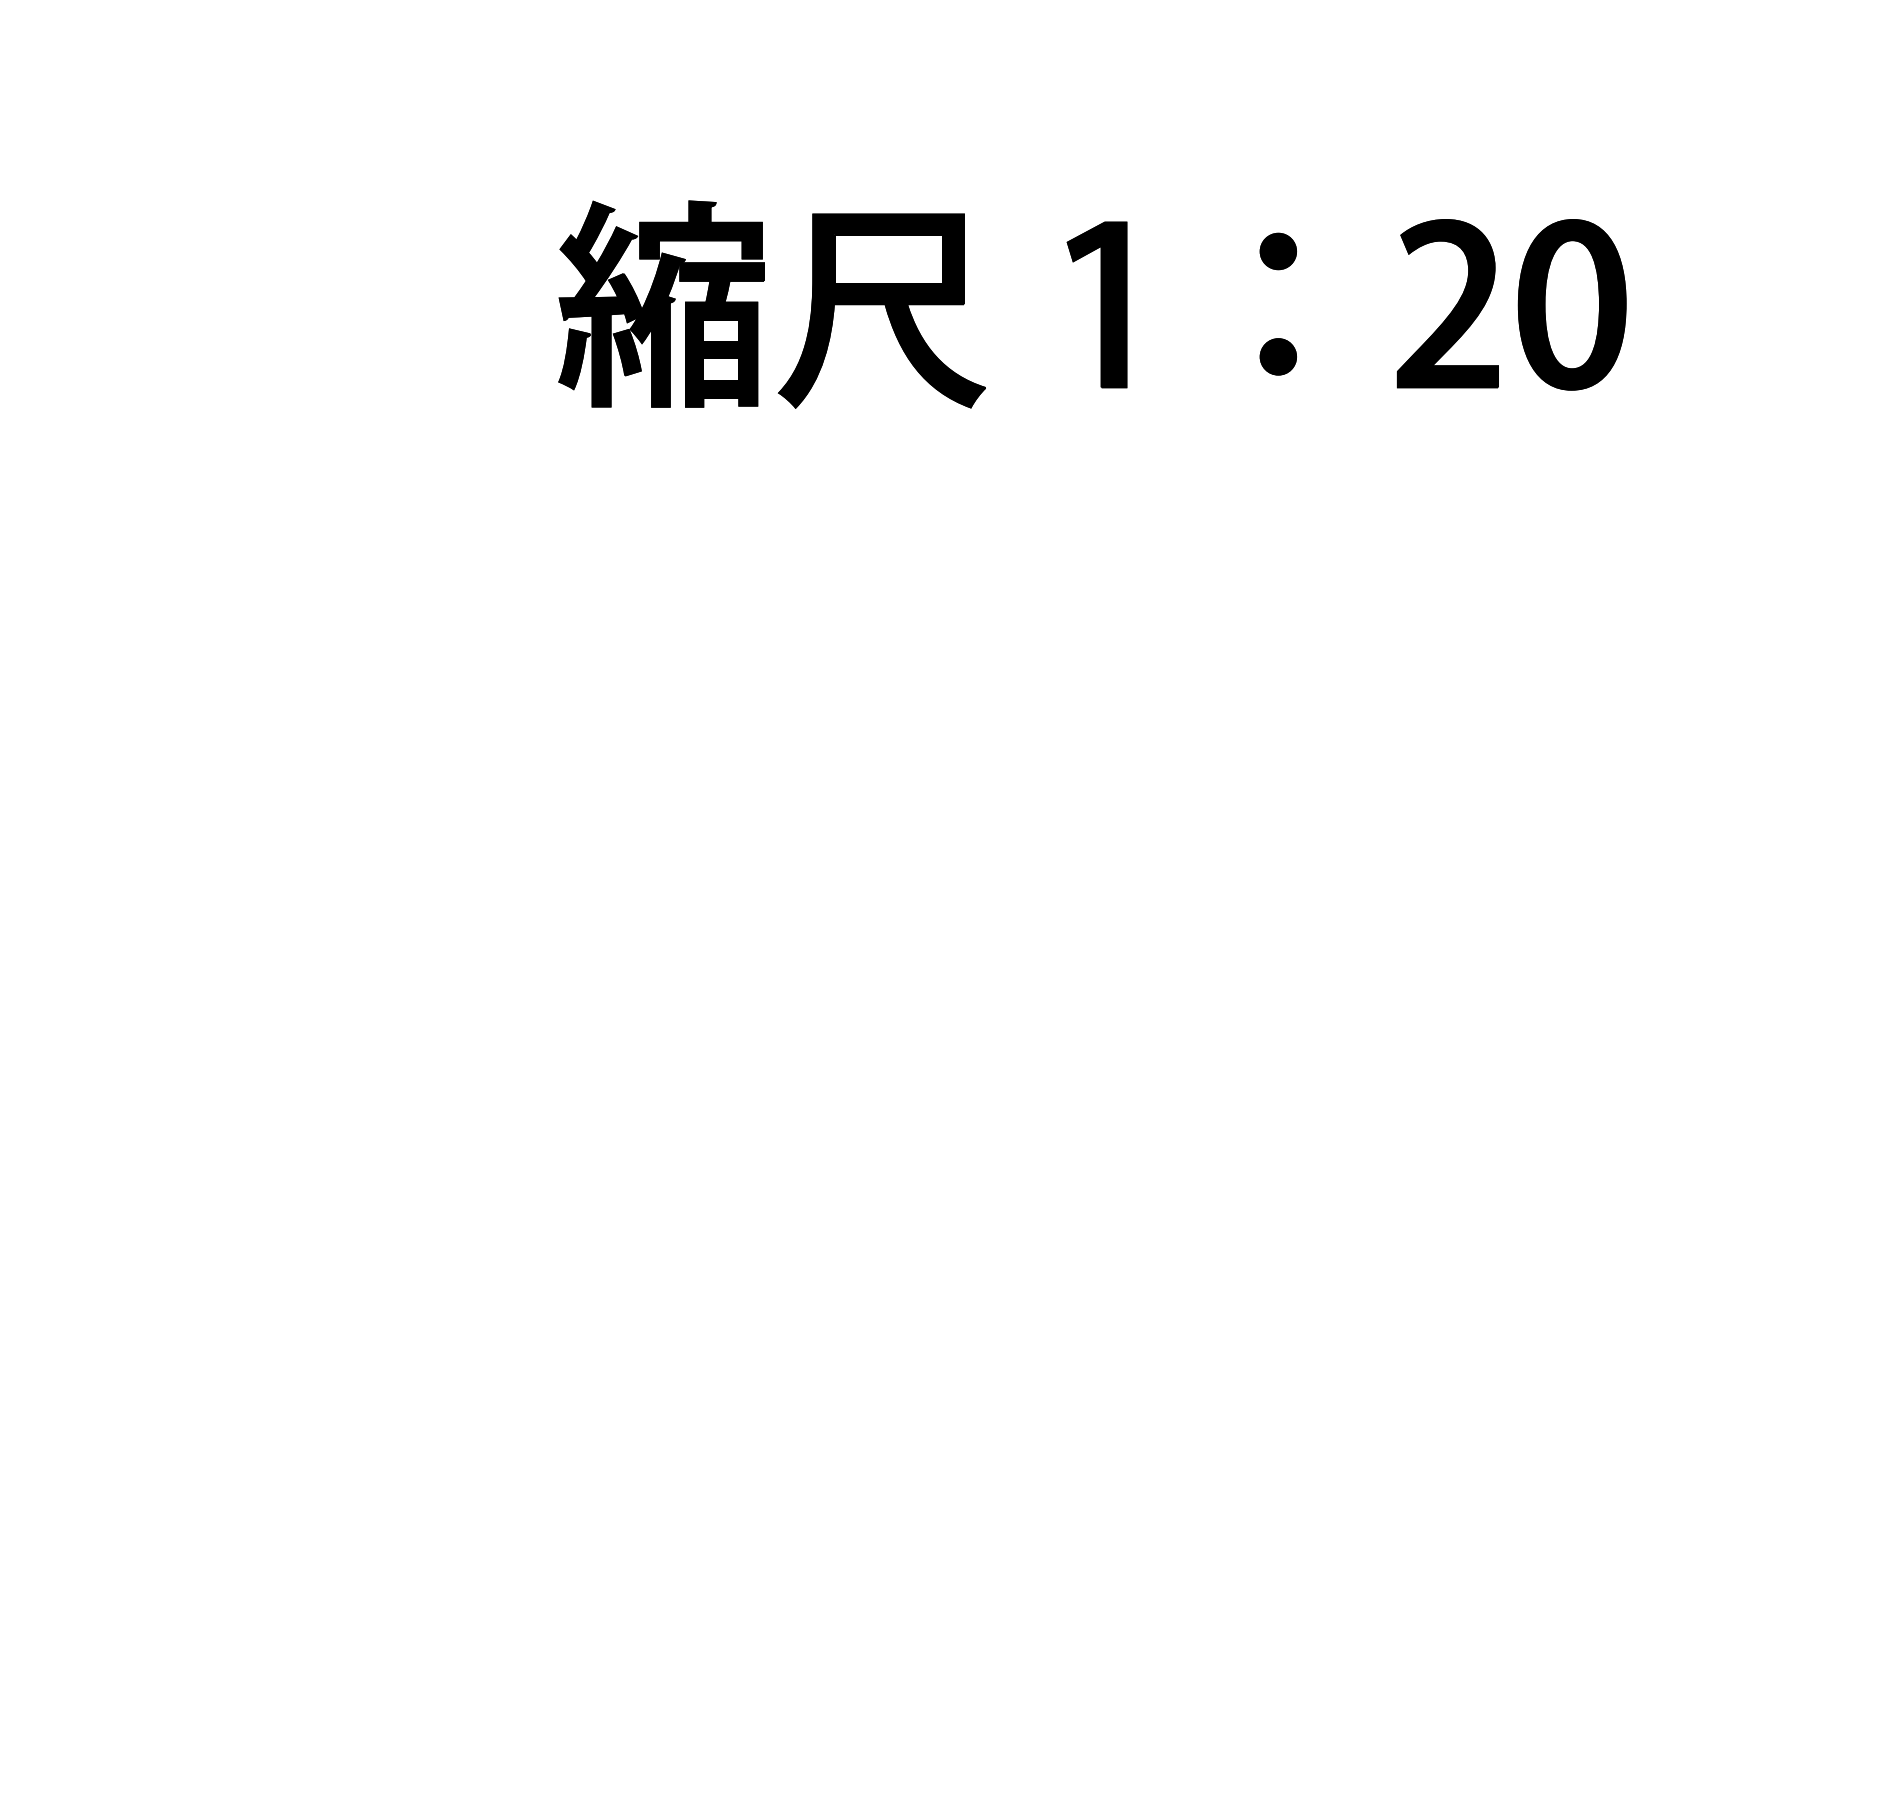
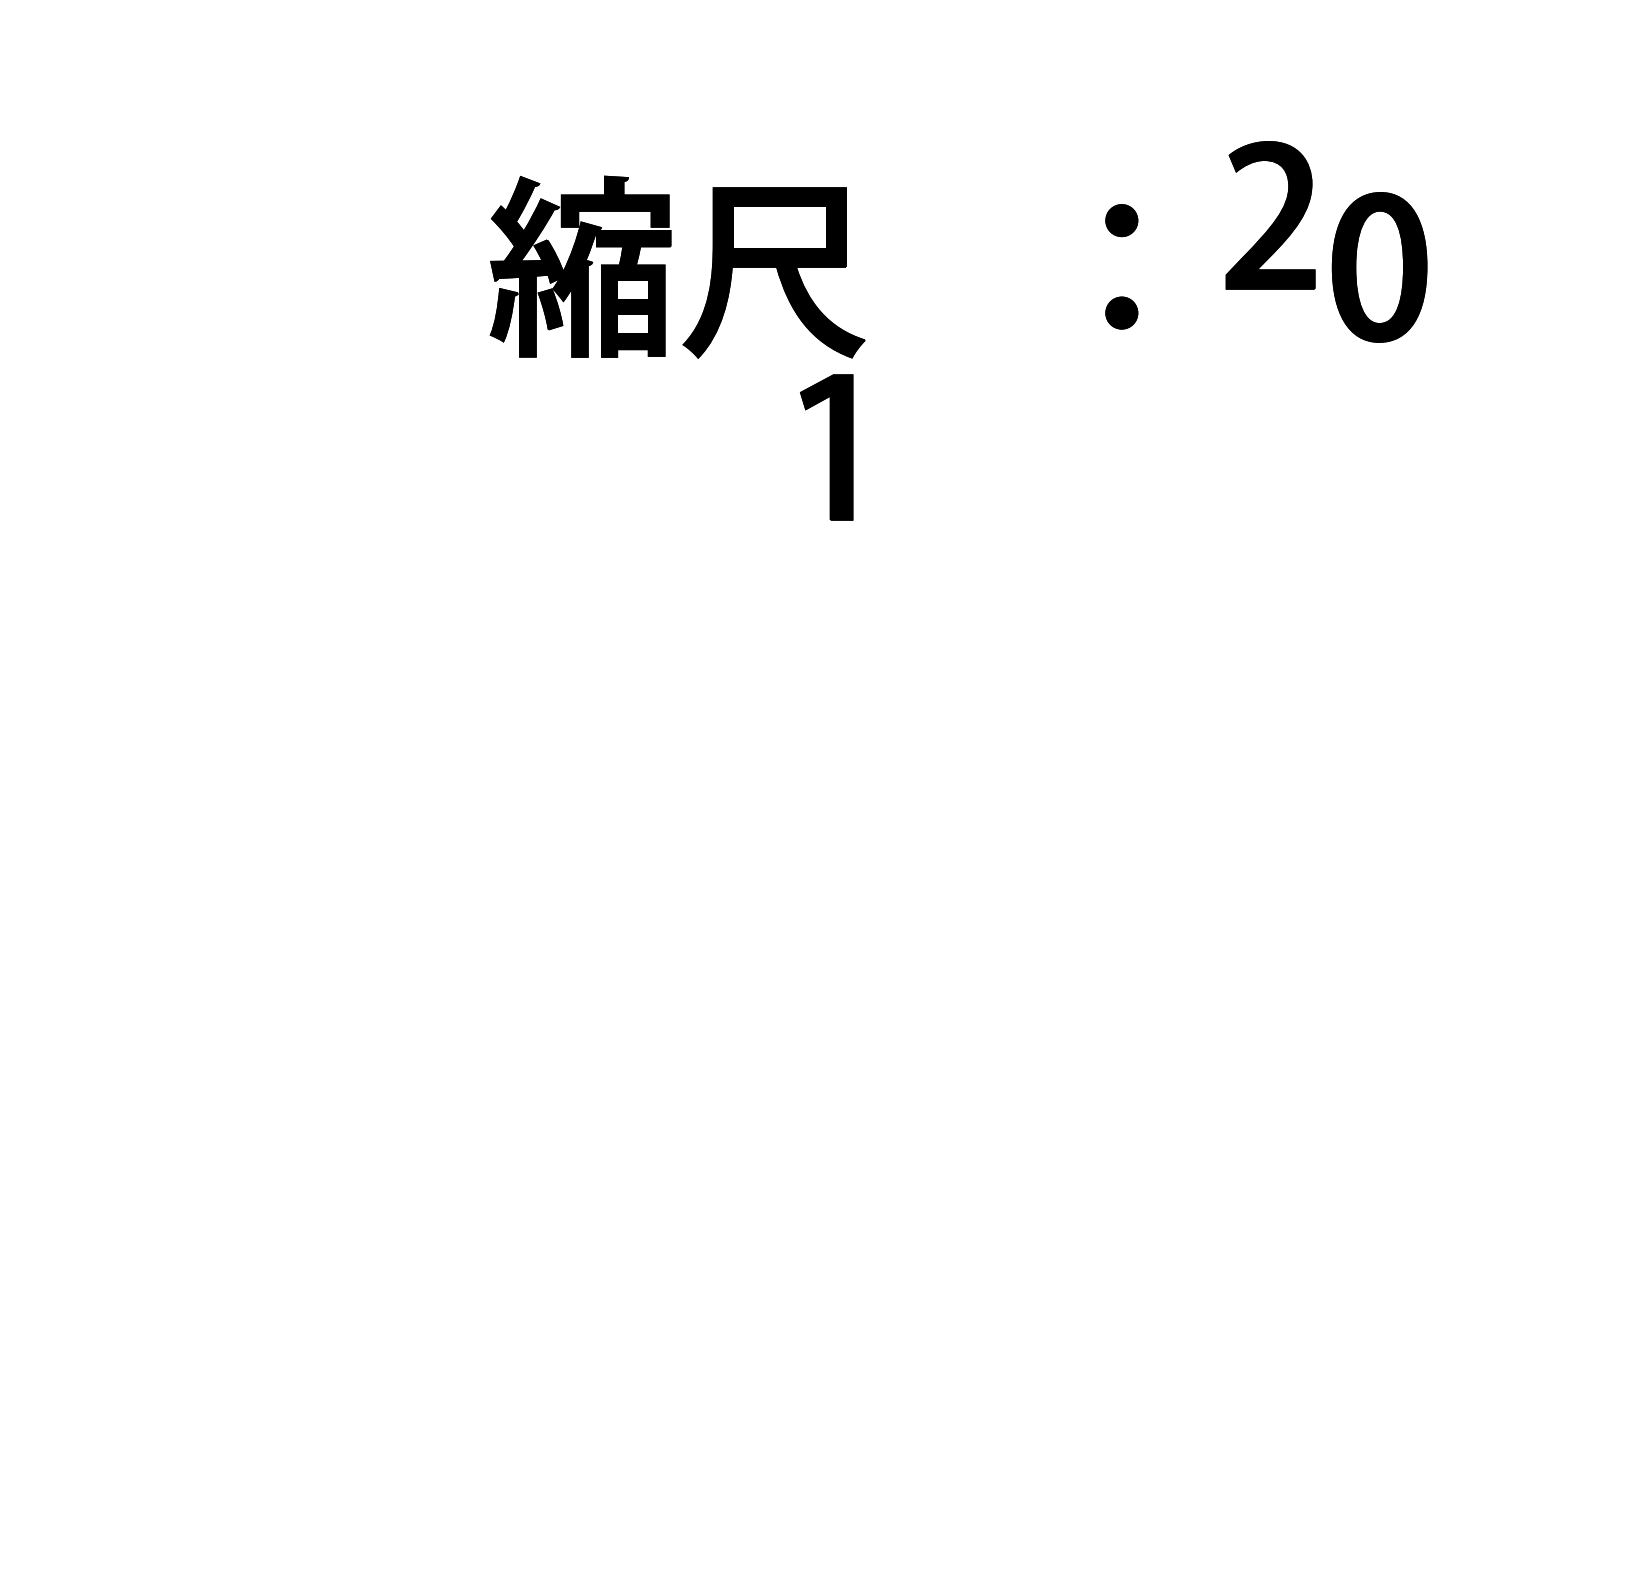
part: (1096, 304) -> (826, 447), moved
part: (1454, 306) -> (1276, 217), moved

